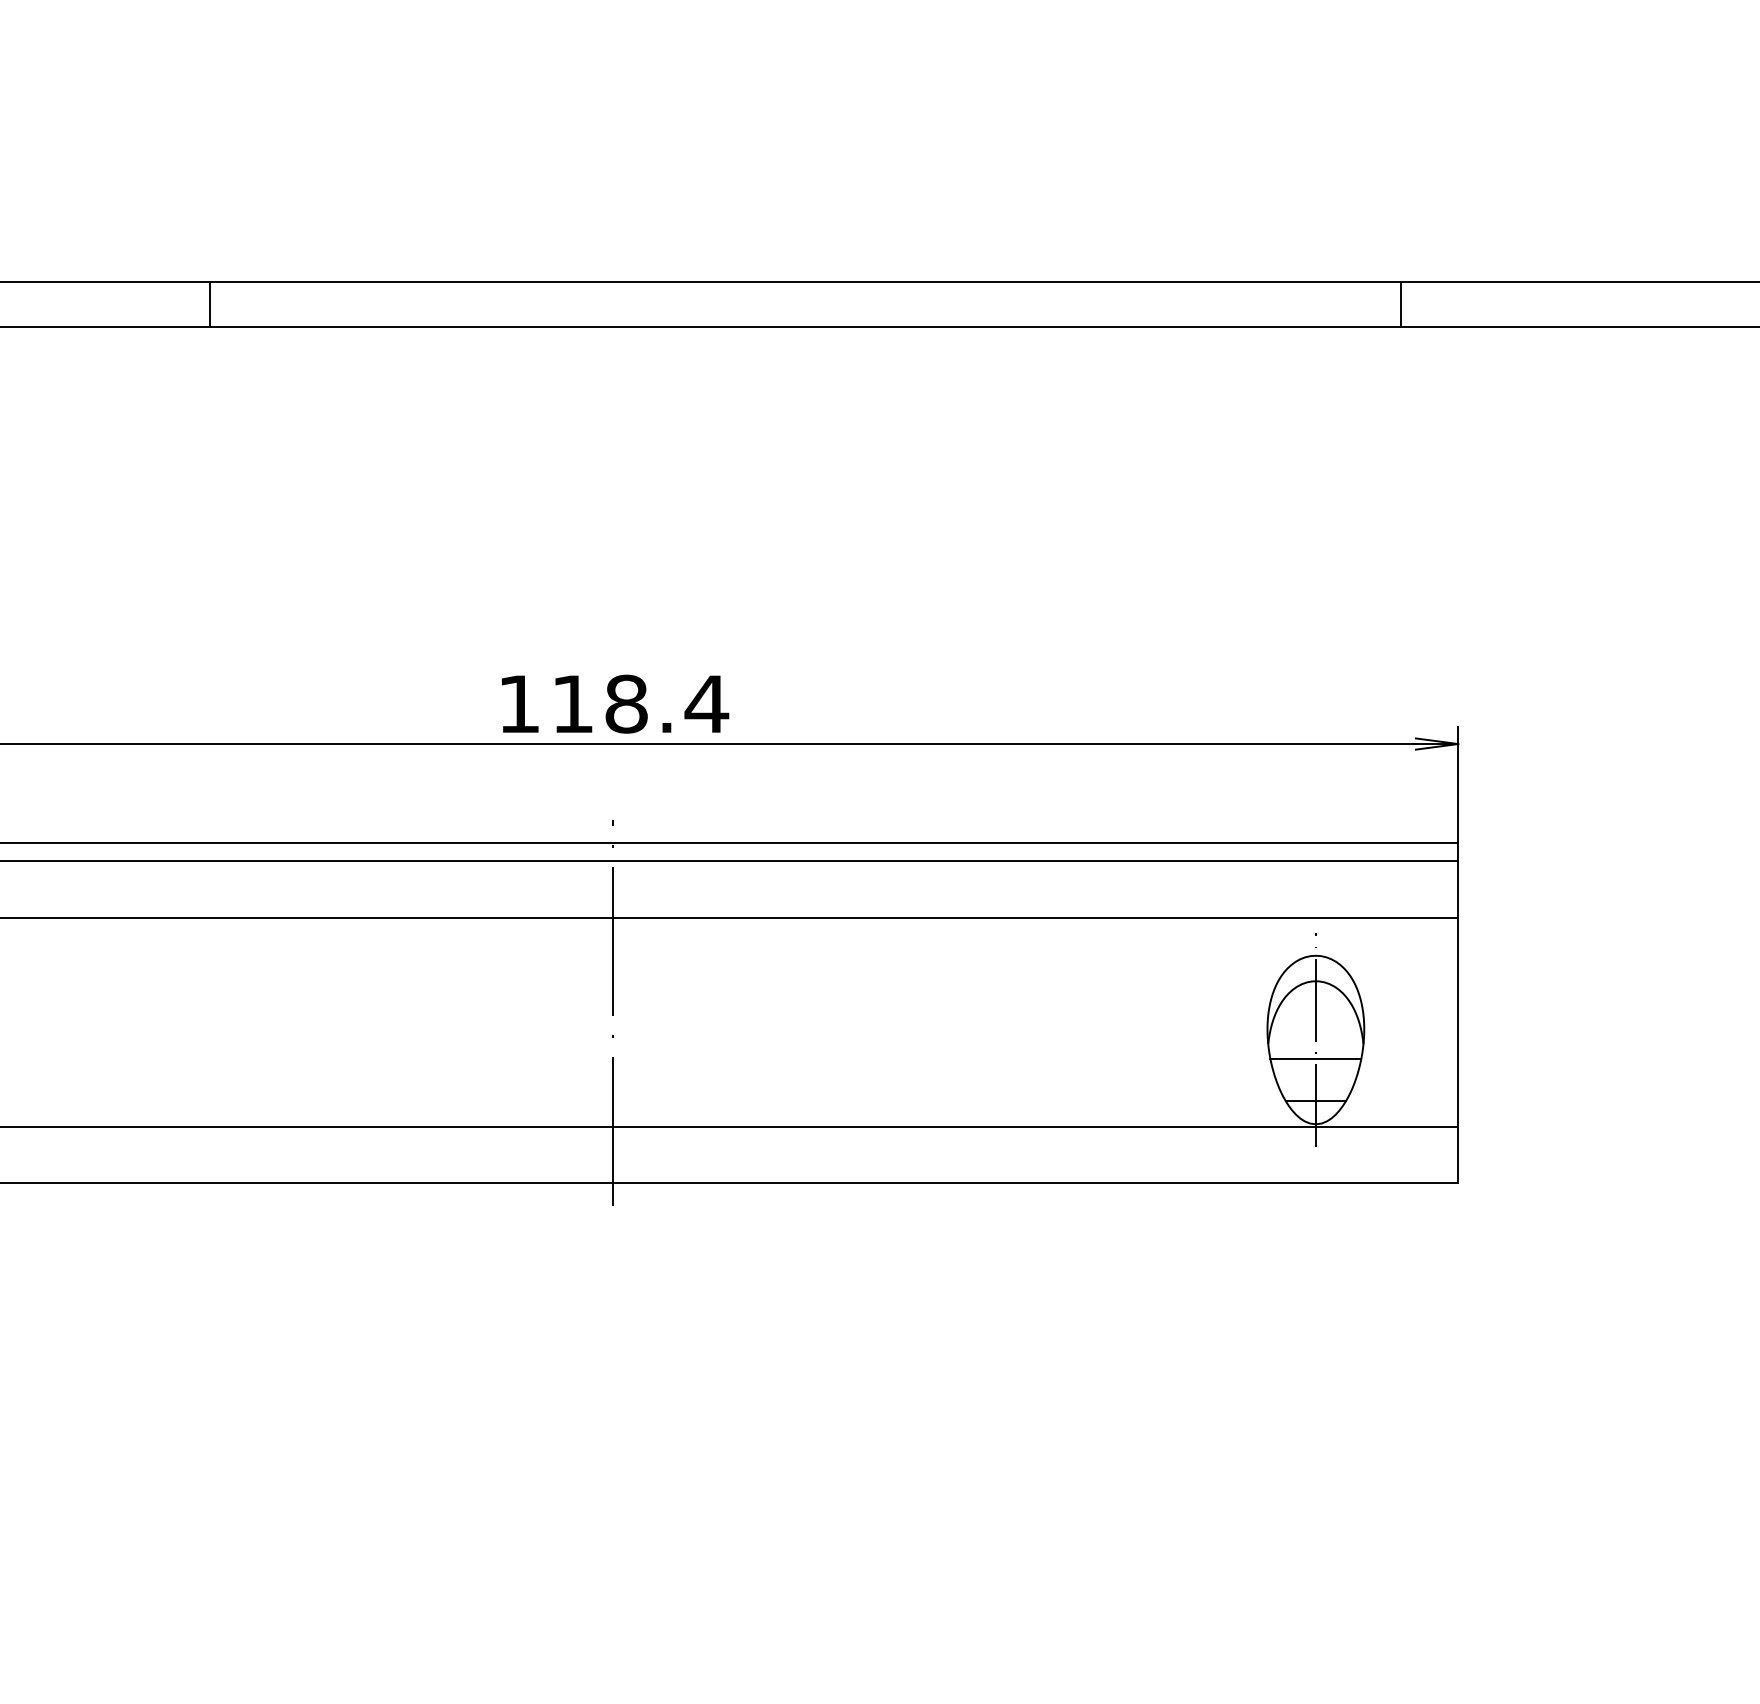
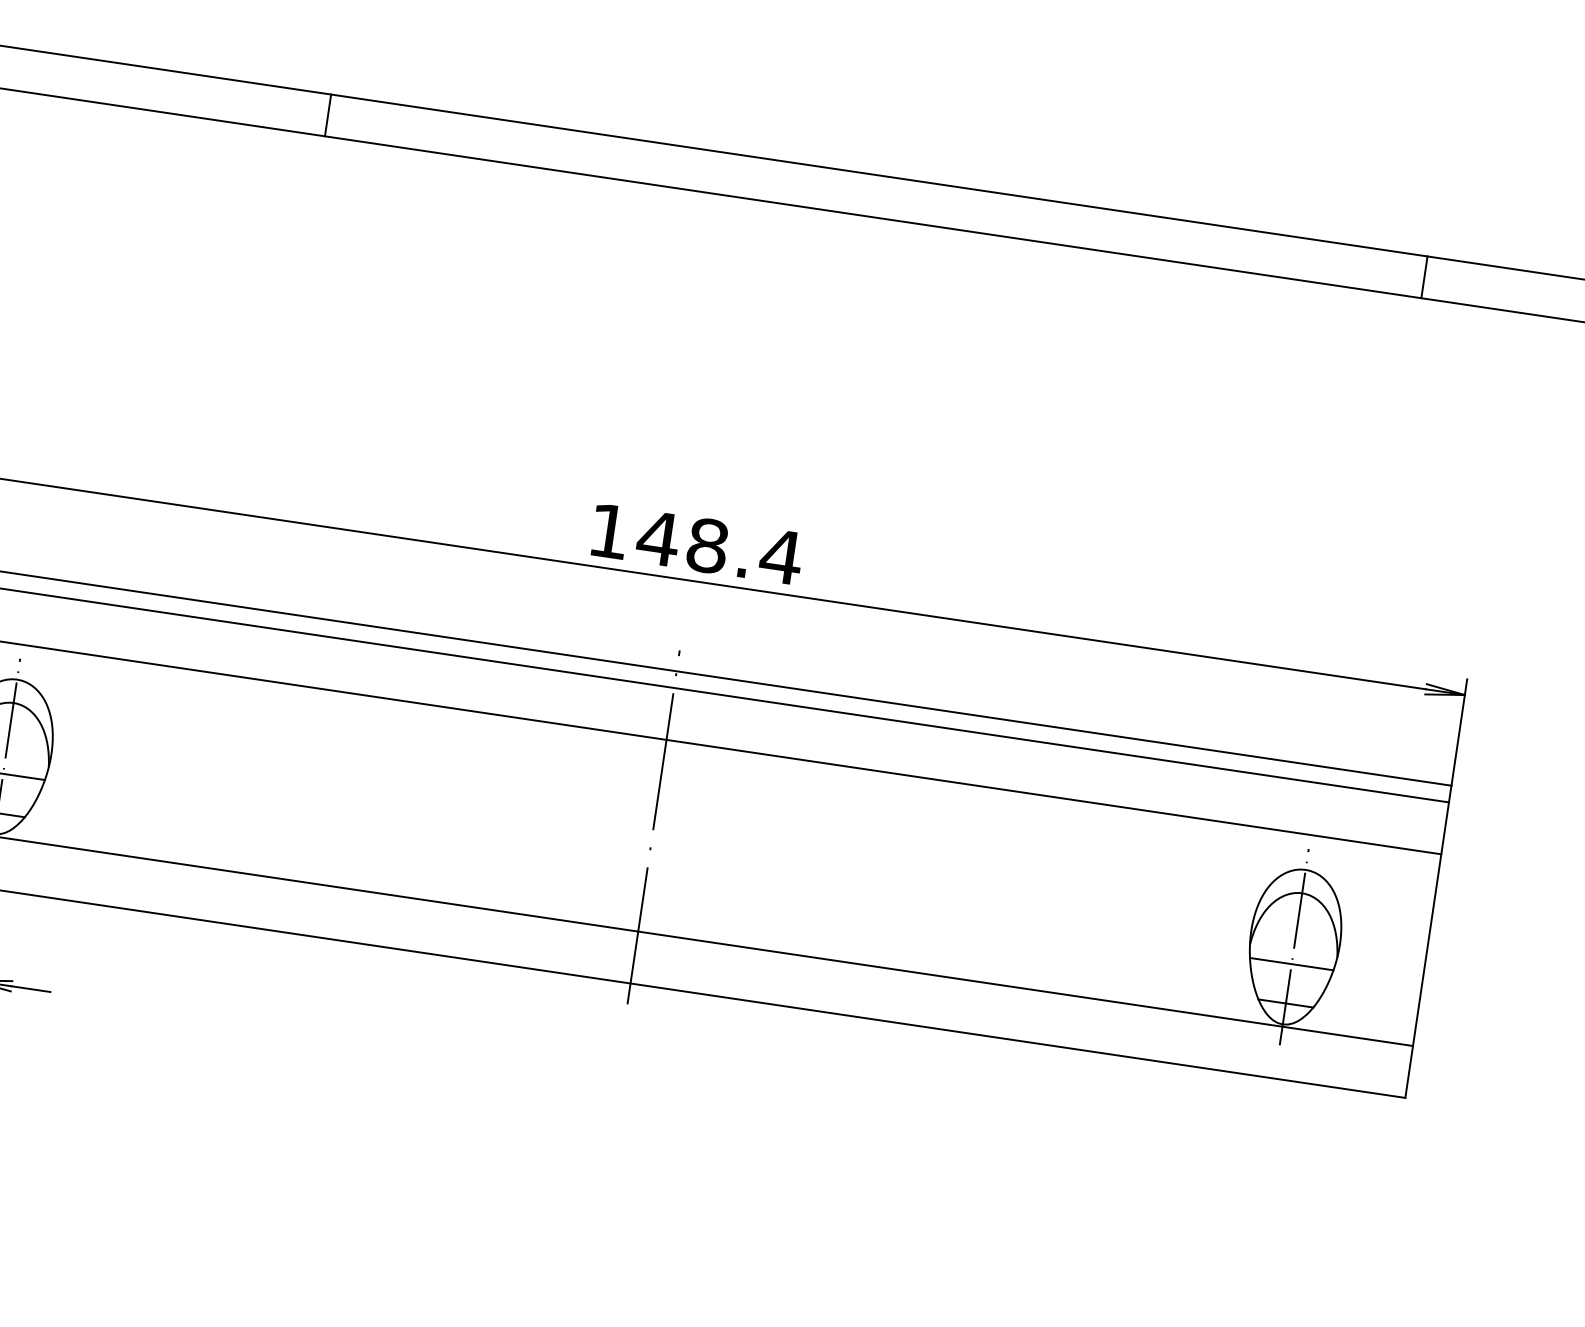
line: (209, 304) -> (327, 115), moved
line: (1401, 304) -> (1424, 277), moved
text: (572, 703) -> (658, 537), 118.4 -> 148.4

